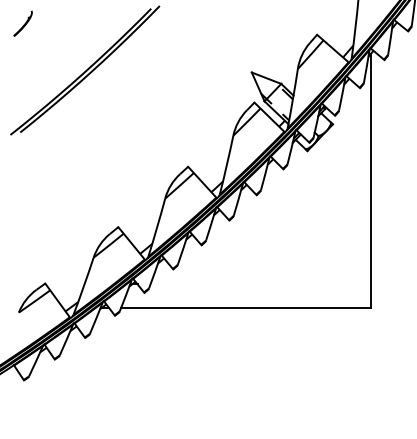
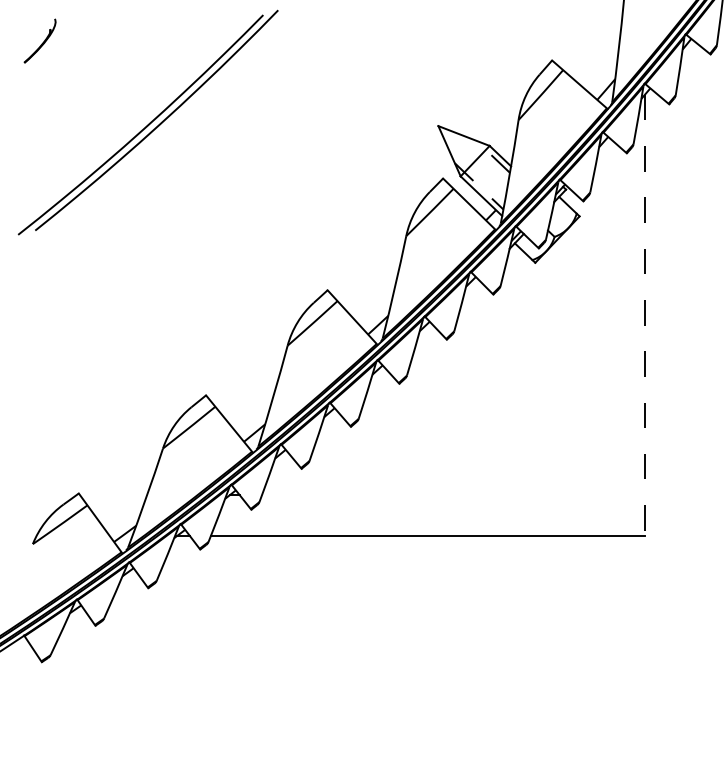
line: (370, 181) -> (645, 315), solid -> dashed

